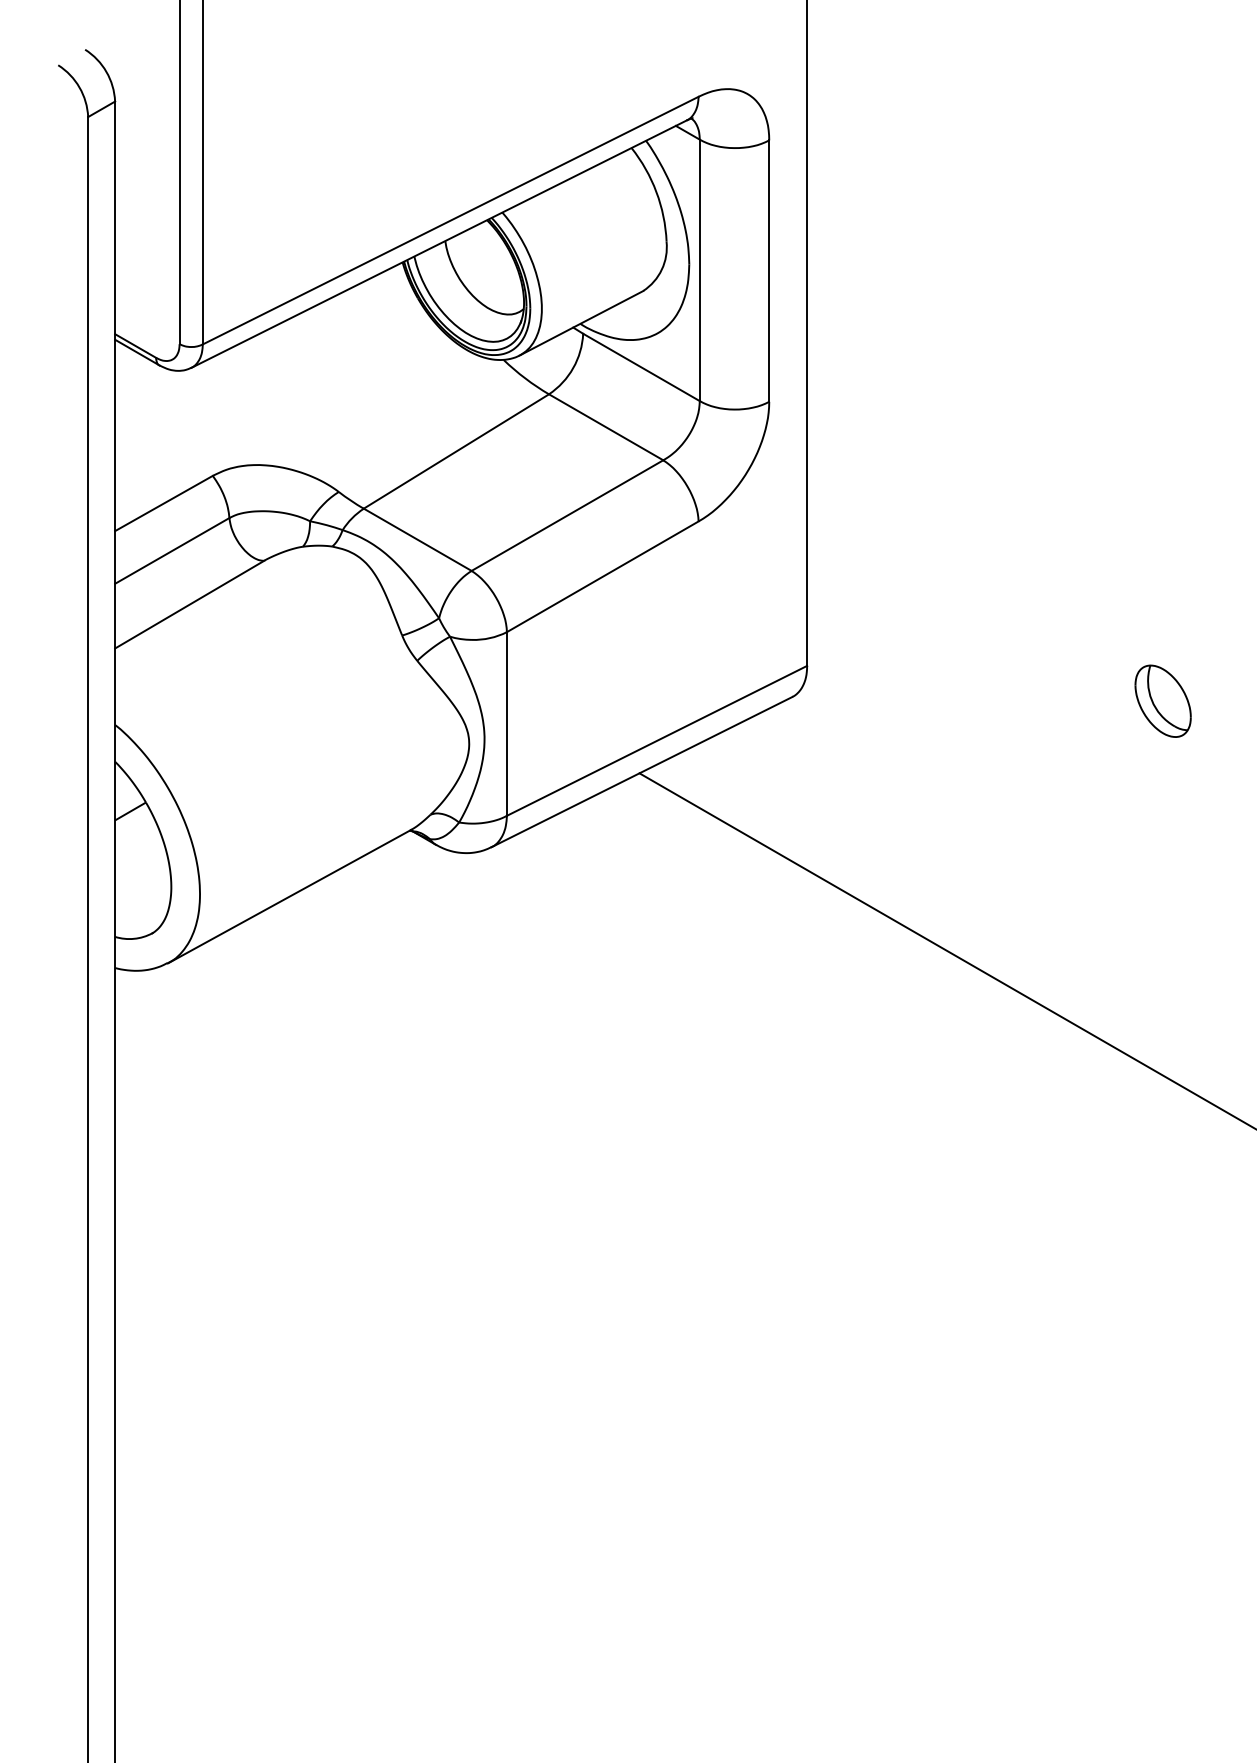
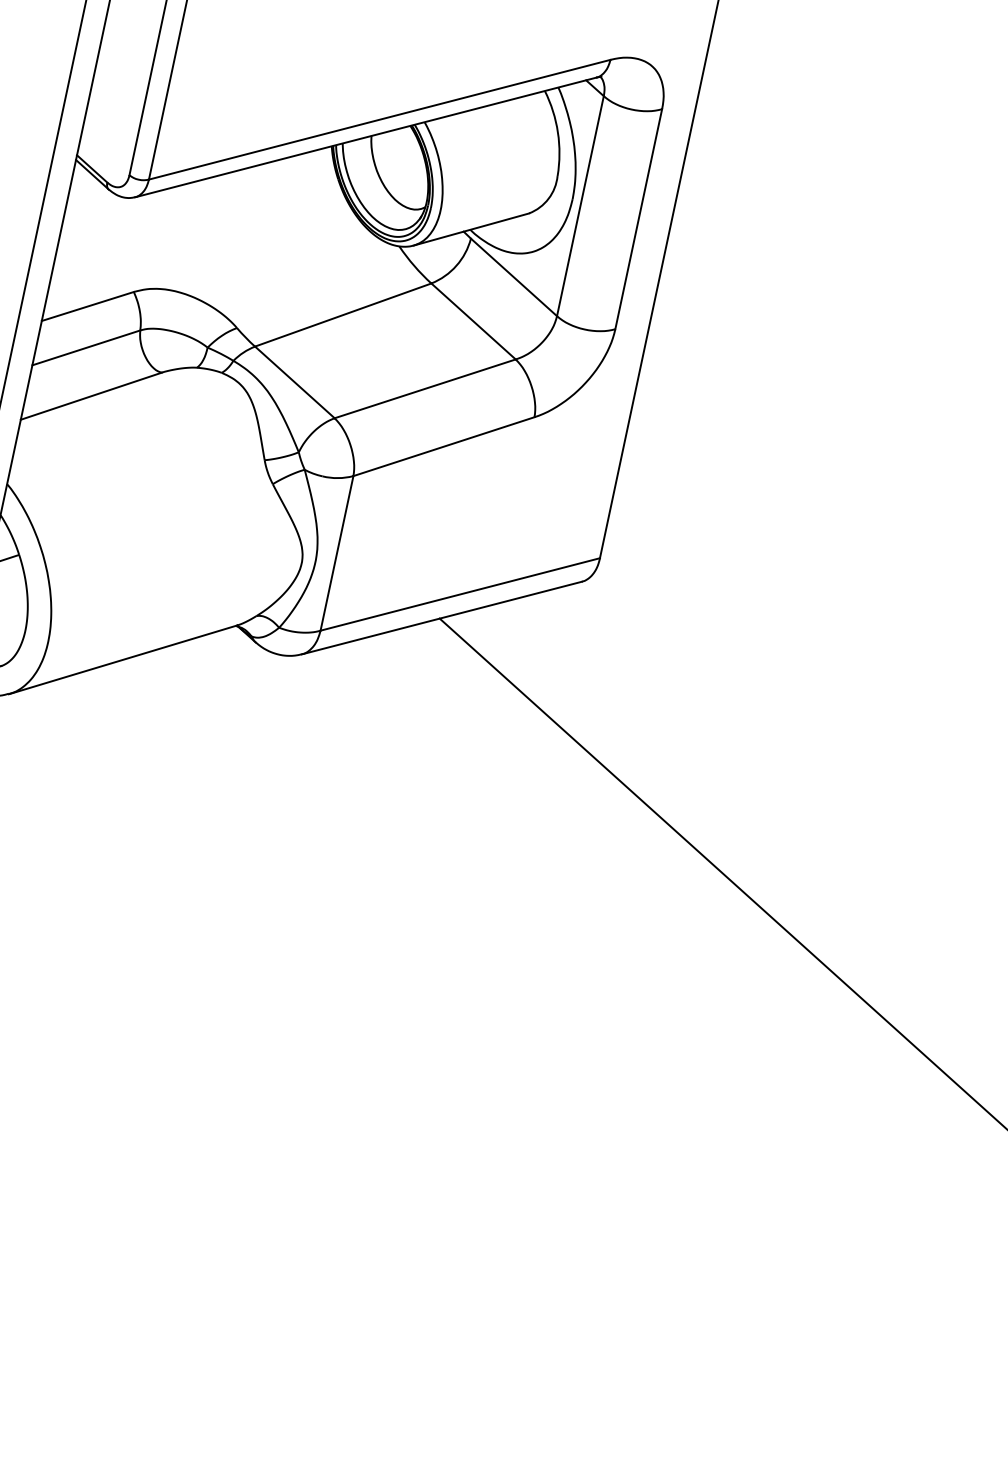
part: (1162, 700) -> (892, 650), removed

